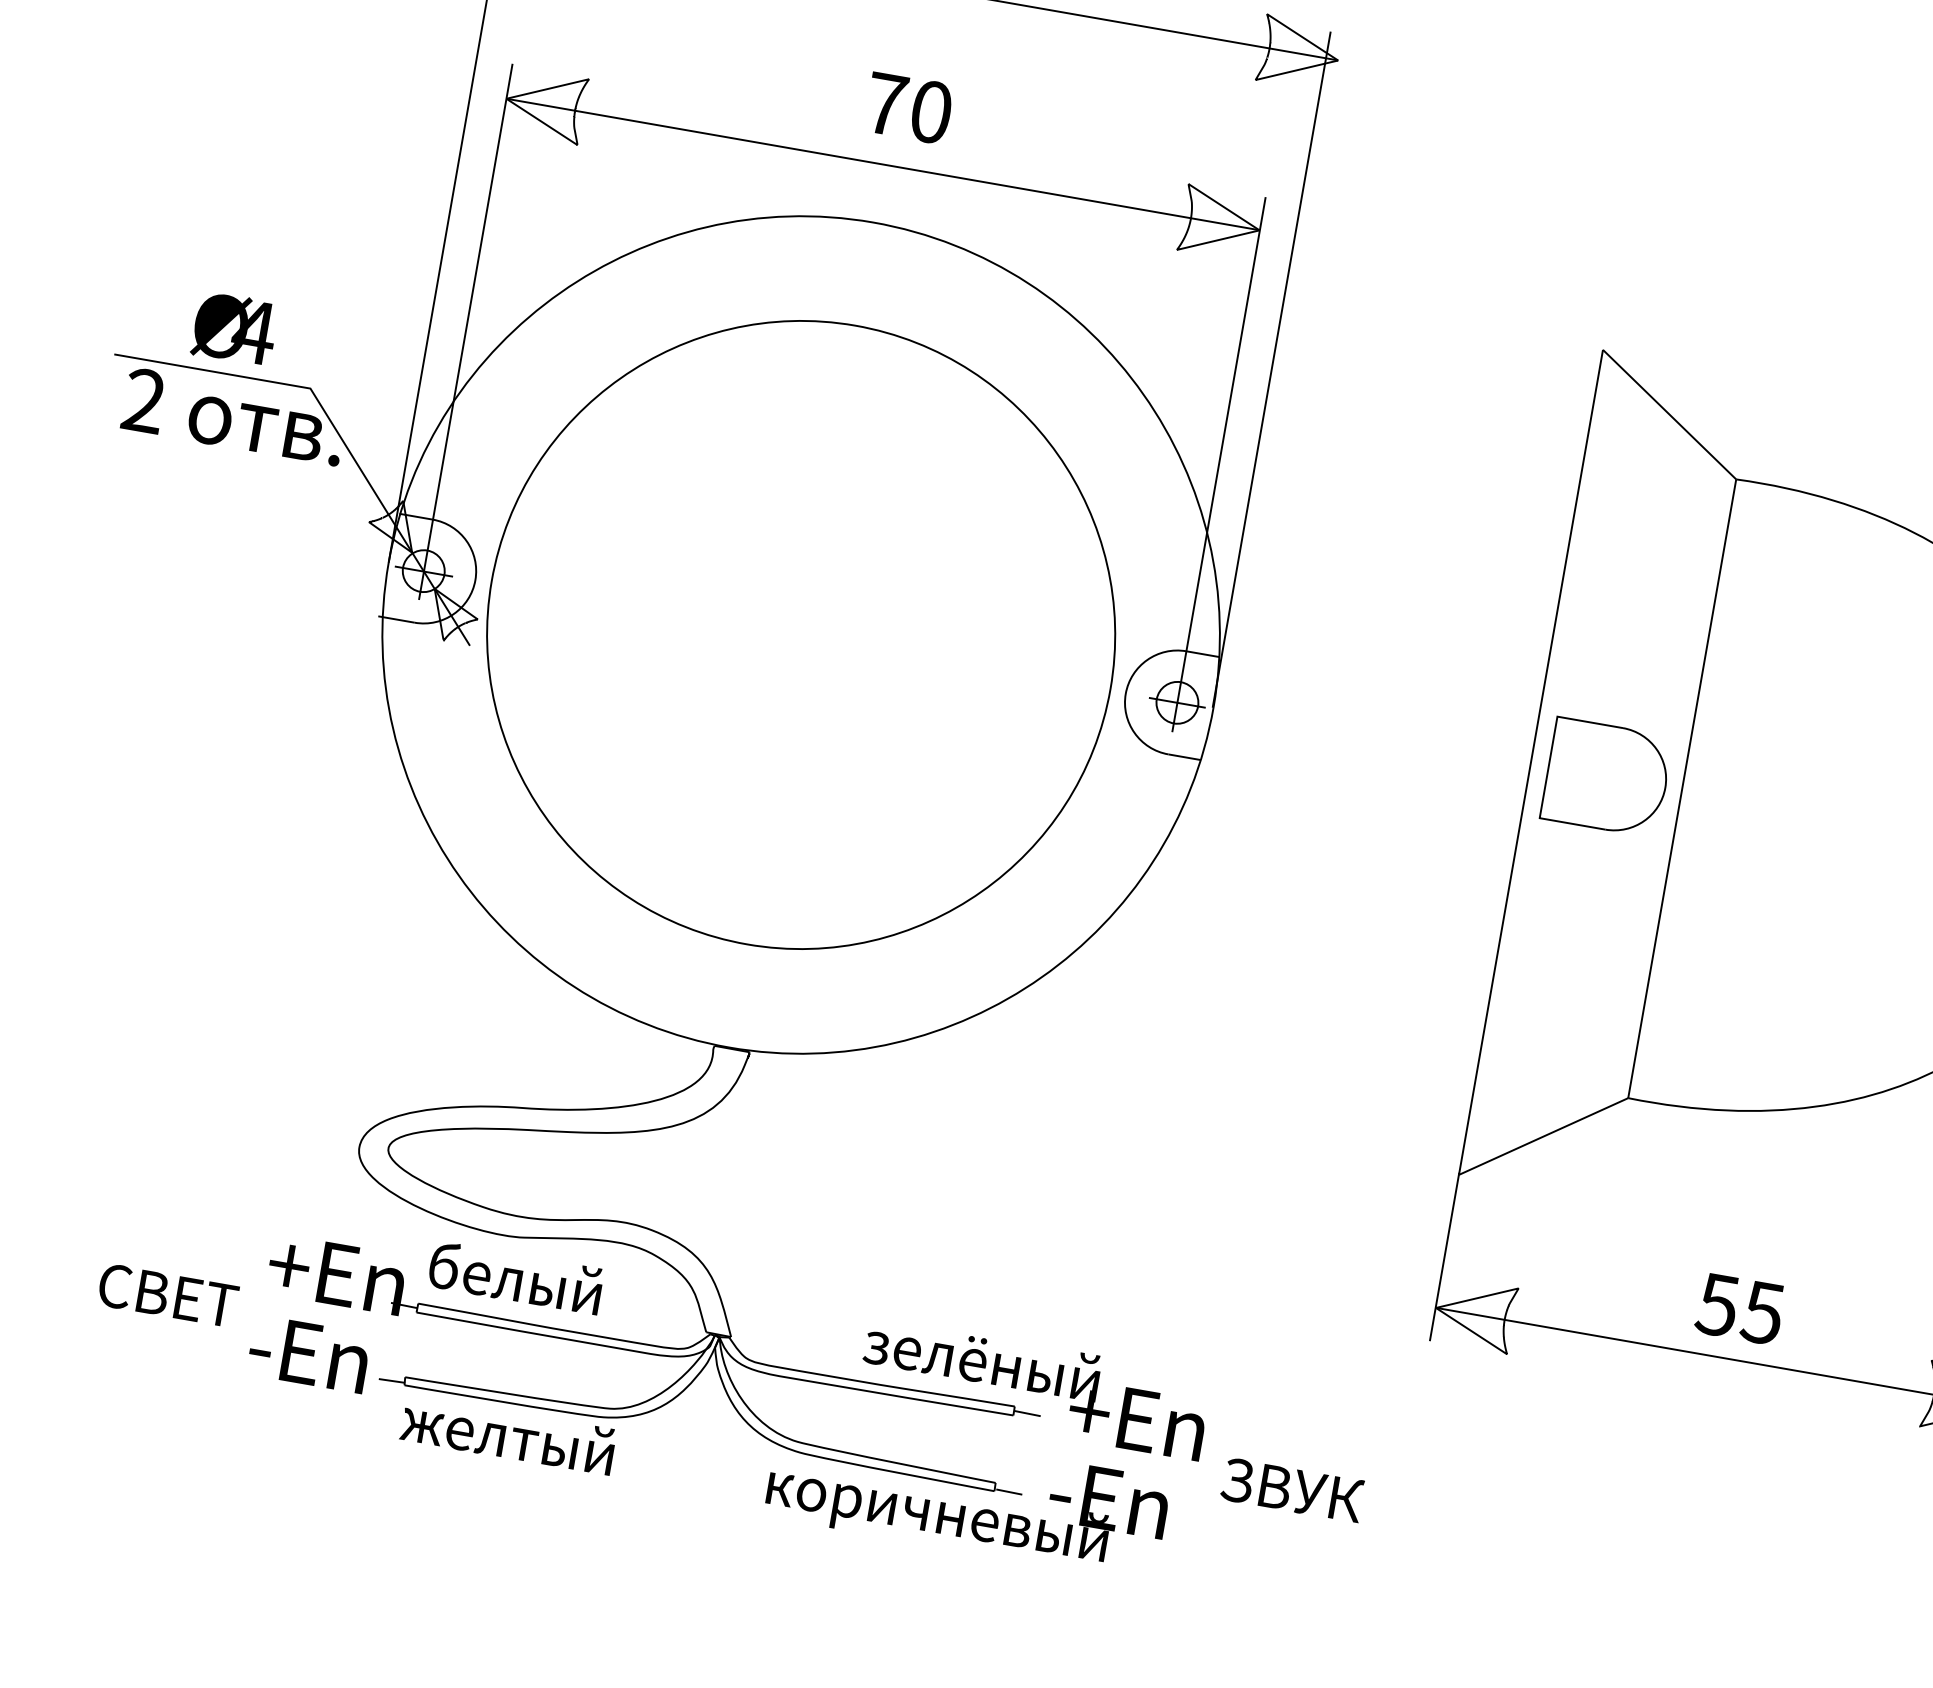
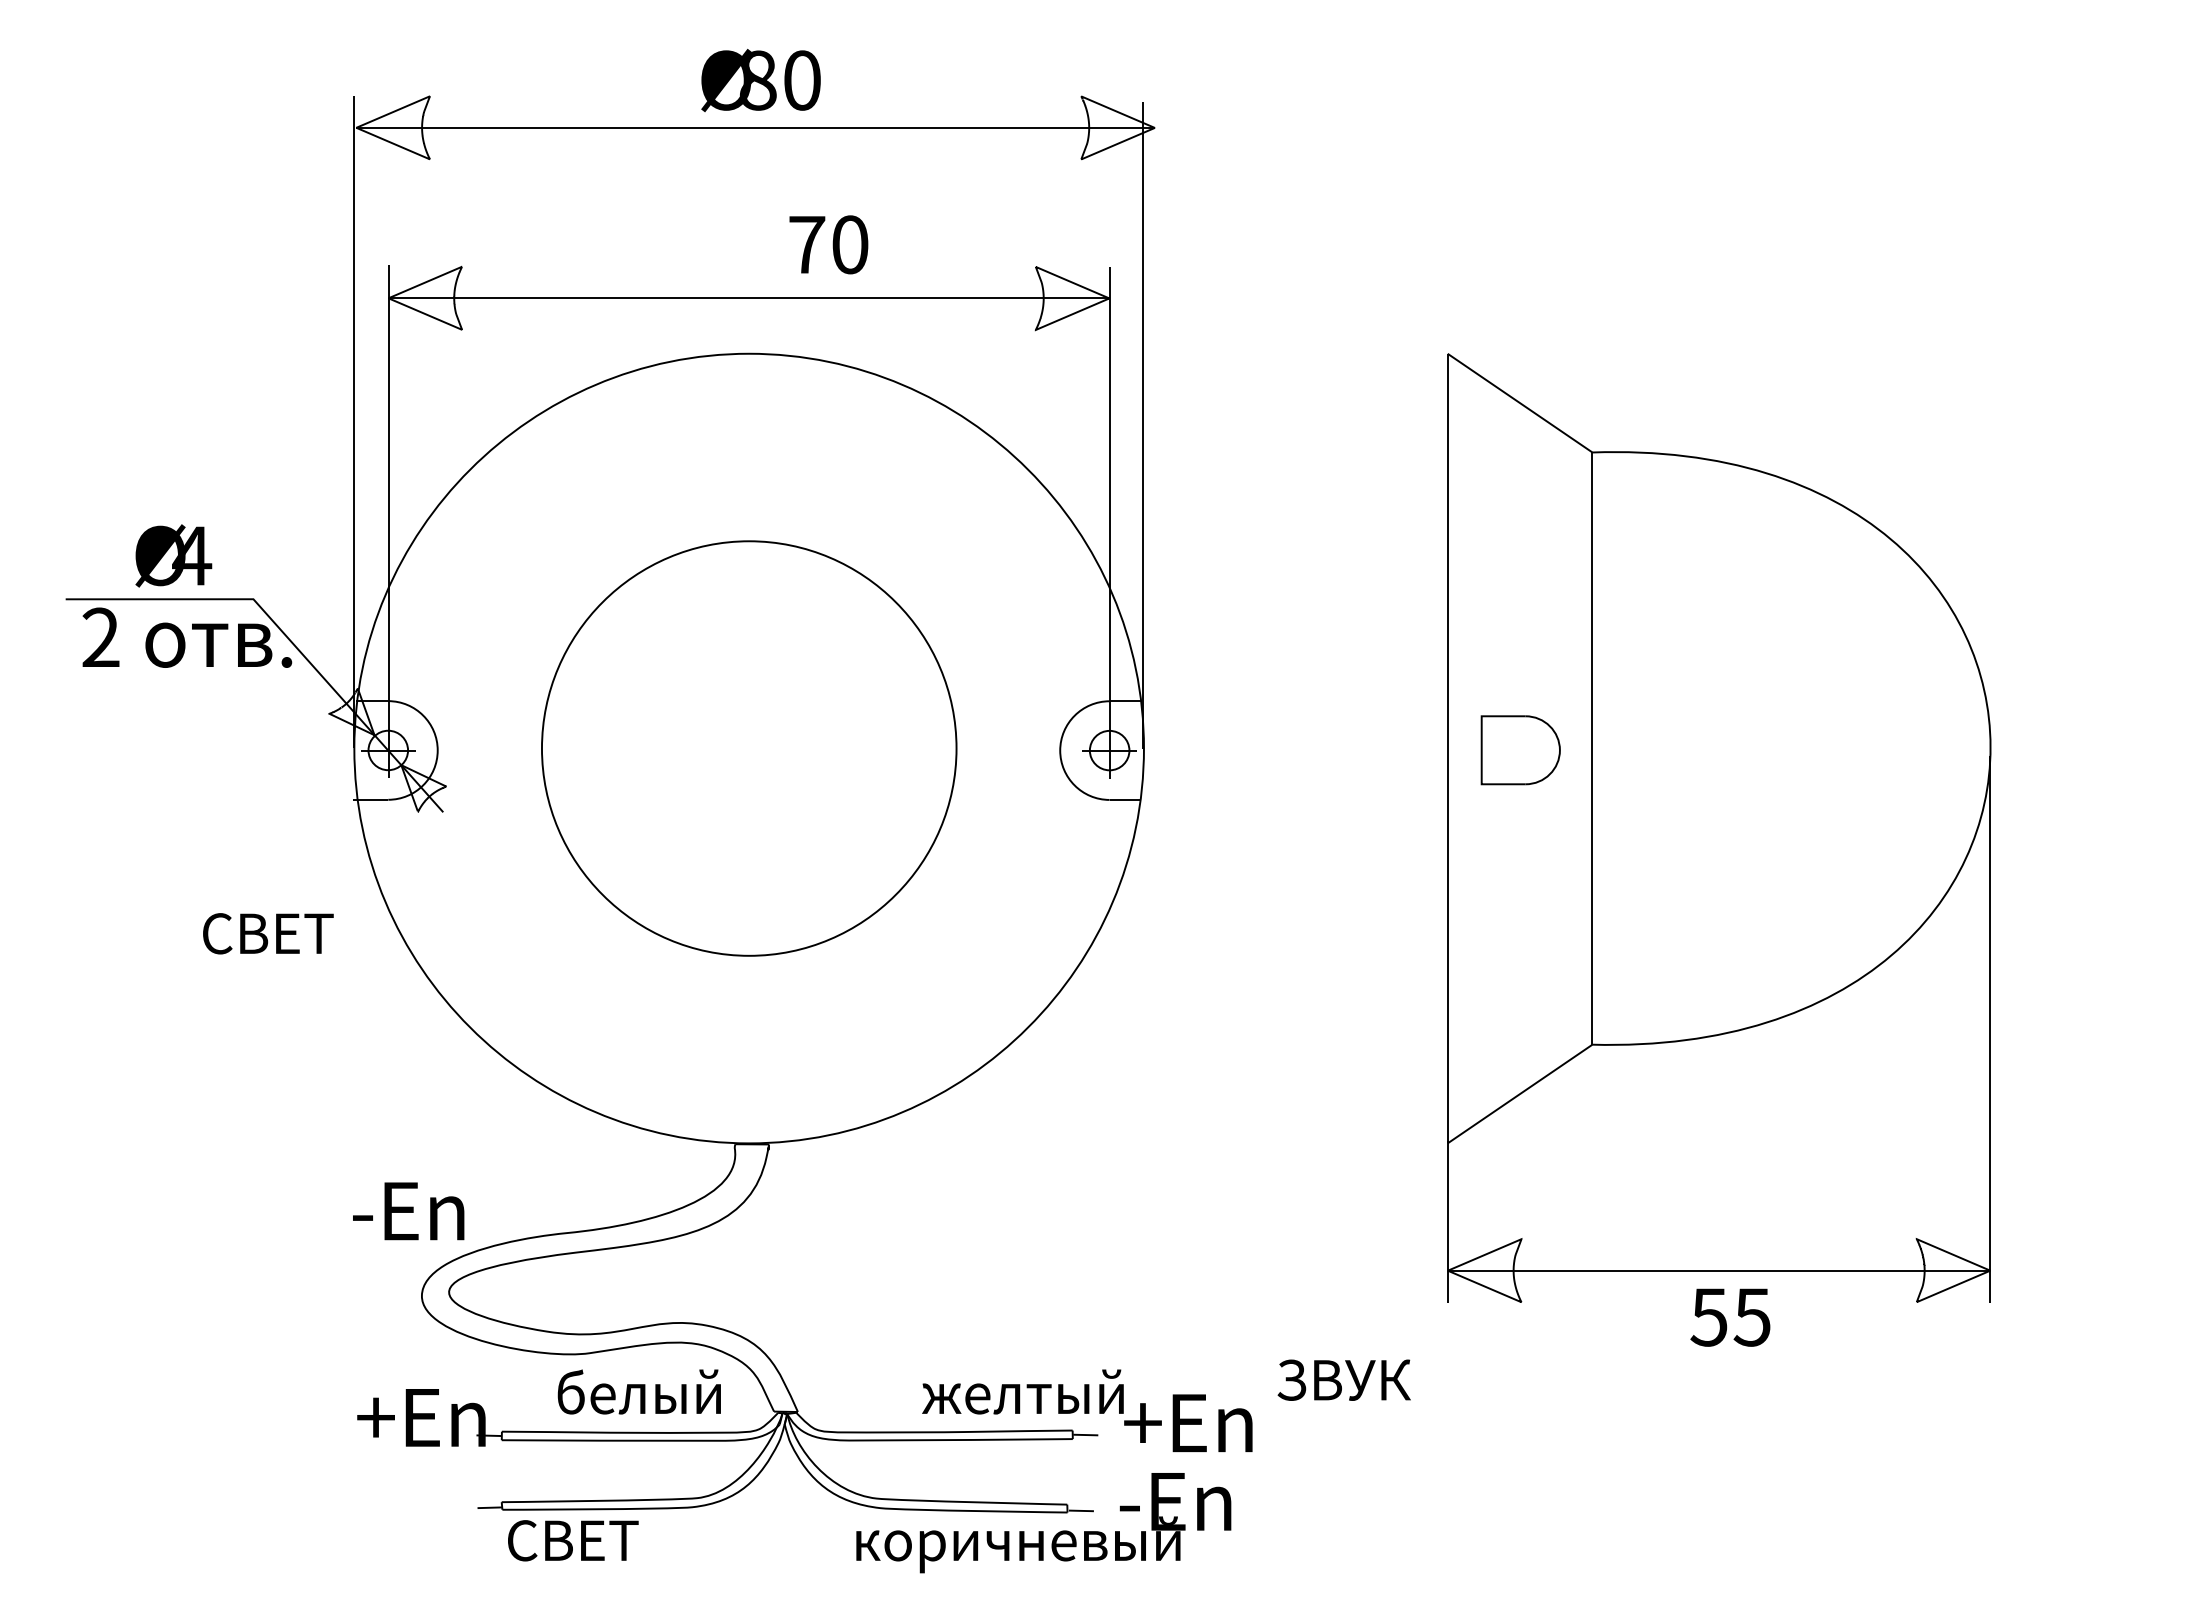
text: (908, 107) -> (828, 244), moved
part: (801, 634) -> (749, 748), size x0.7
part: (1606, 776) -> (1520, 749), size x0.7
text: (515, 1277) -> (638, 1391), moved
text: (168, 1295) -> (268, 933), moved
text: (1740, 1309) -> (1730, 1317), moved
text: (308, 1354) -> (408, 1211), moved
text: (982, 1358) -> (1034, 1391), зелёный -> желтый
text: (508, 1434) -> (606, 1538), желтый -> СВЕТ
text: (1291, 1489) -> (1343, 1379), moved

